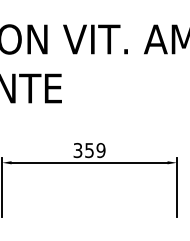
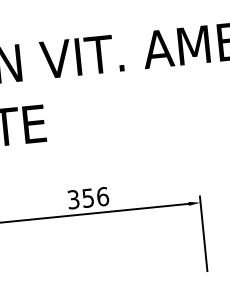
text: (100, 150) -> (102, 196), 359 -> 356

